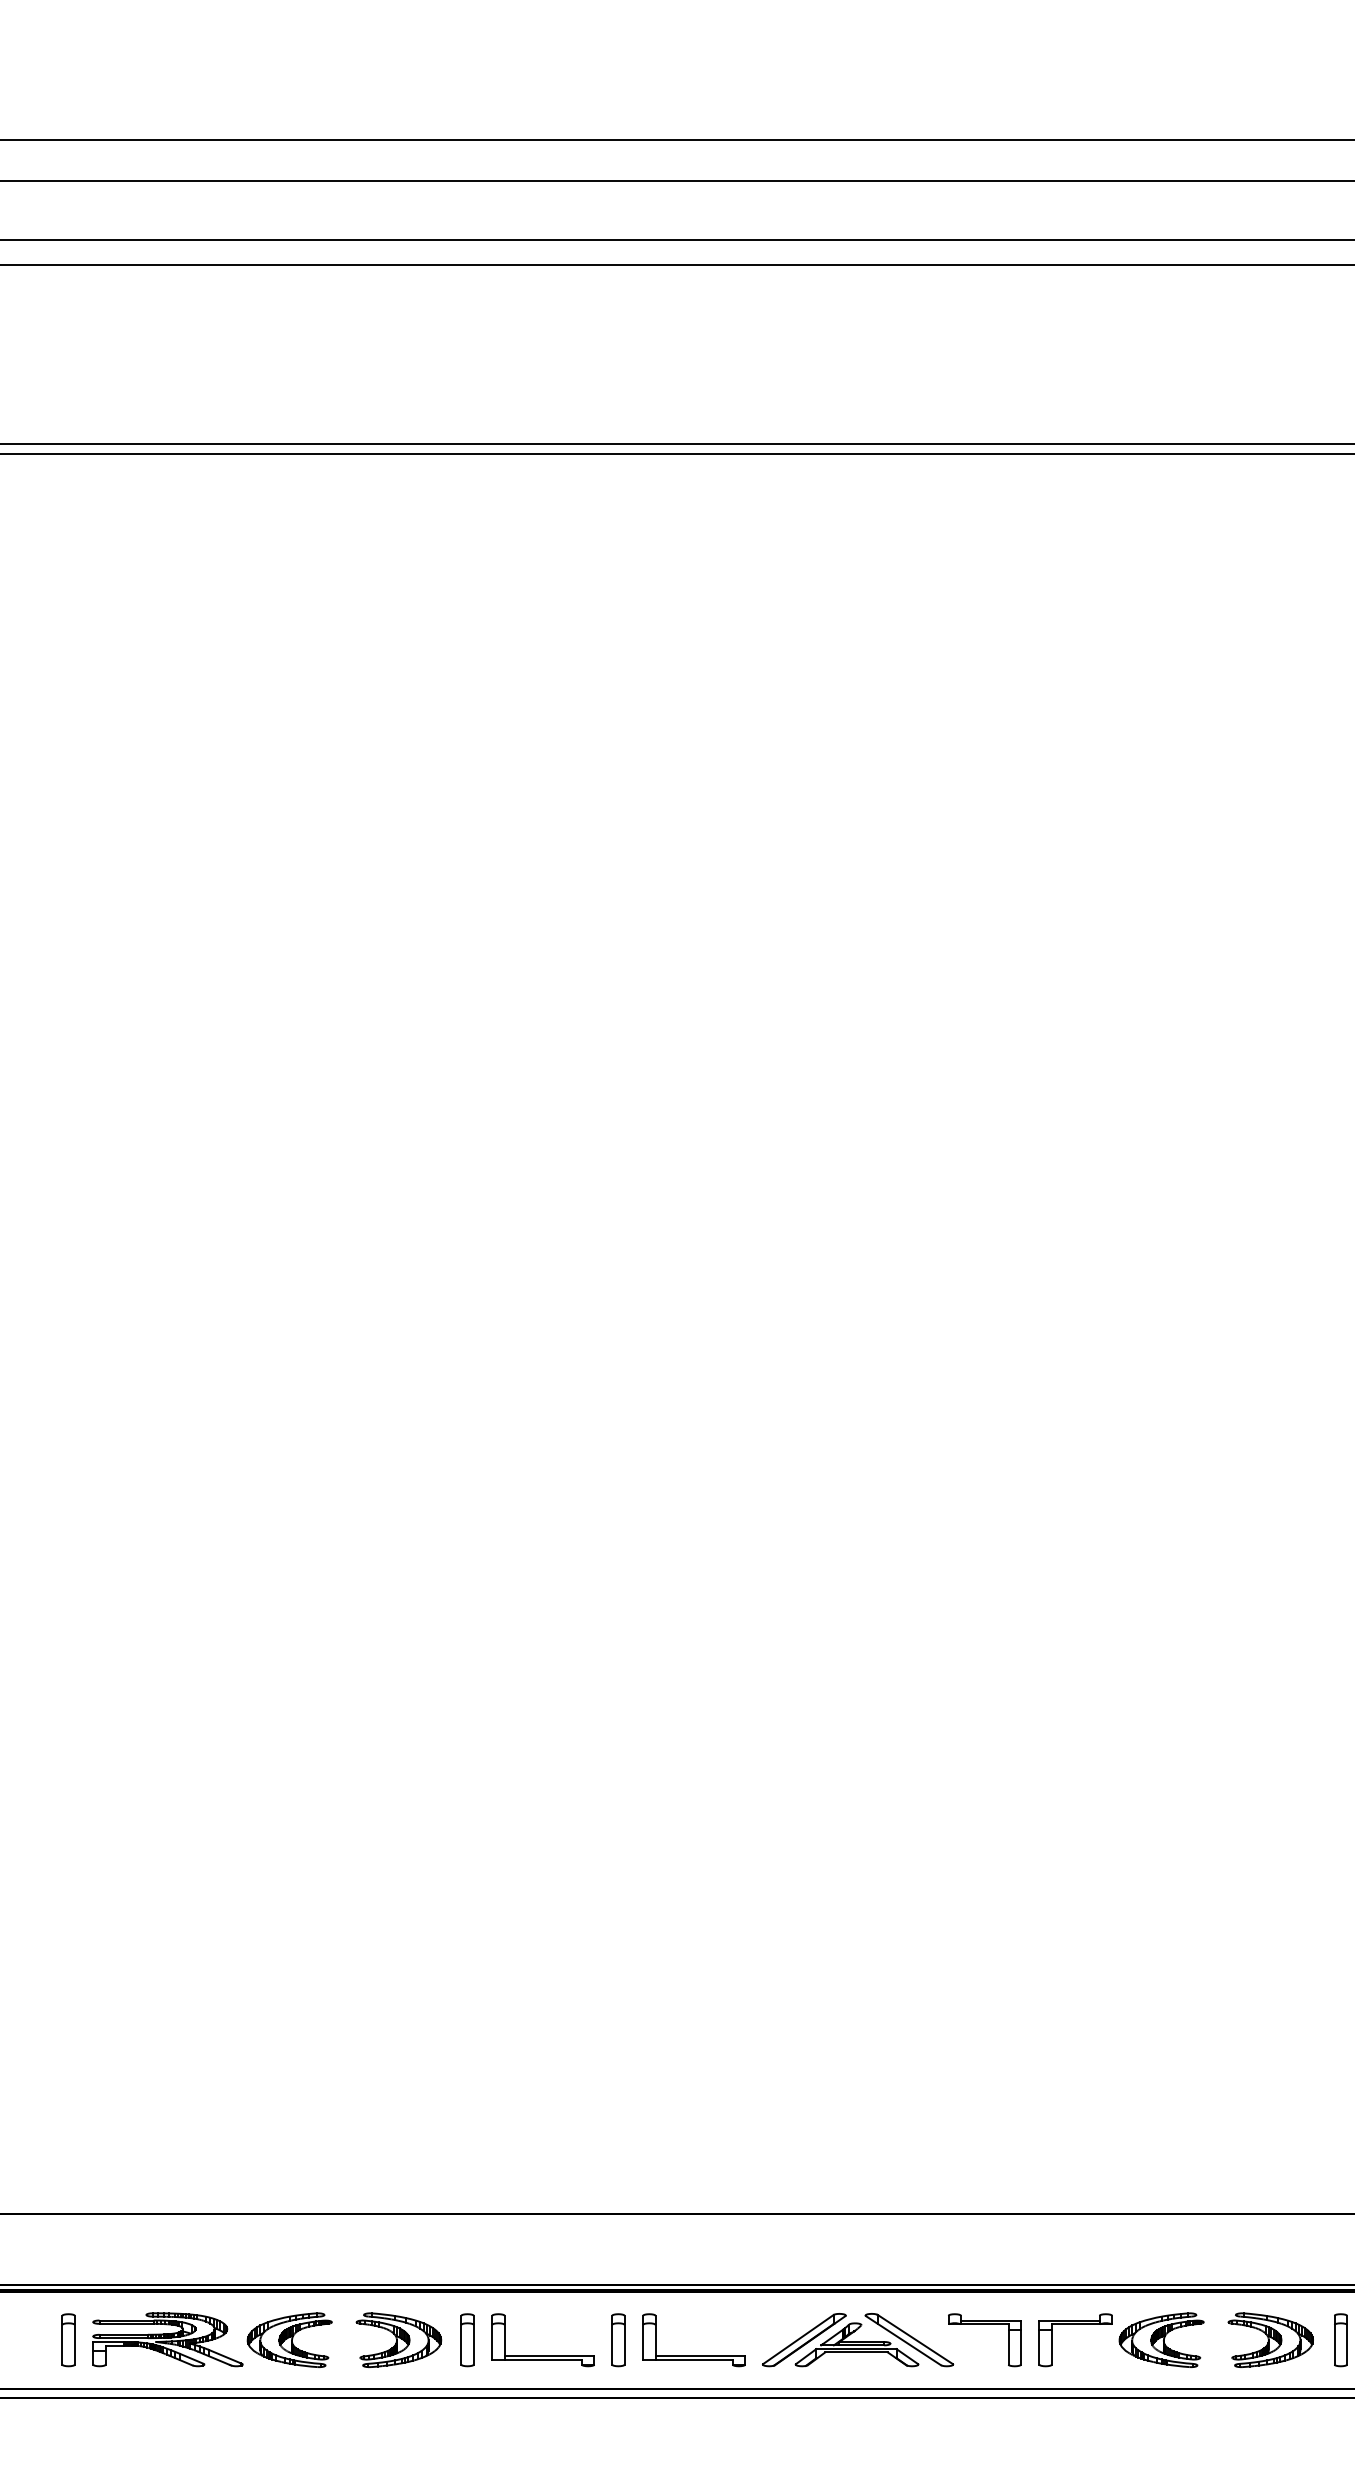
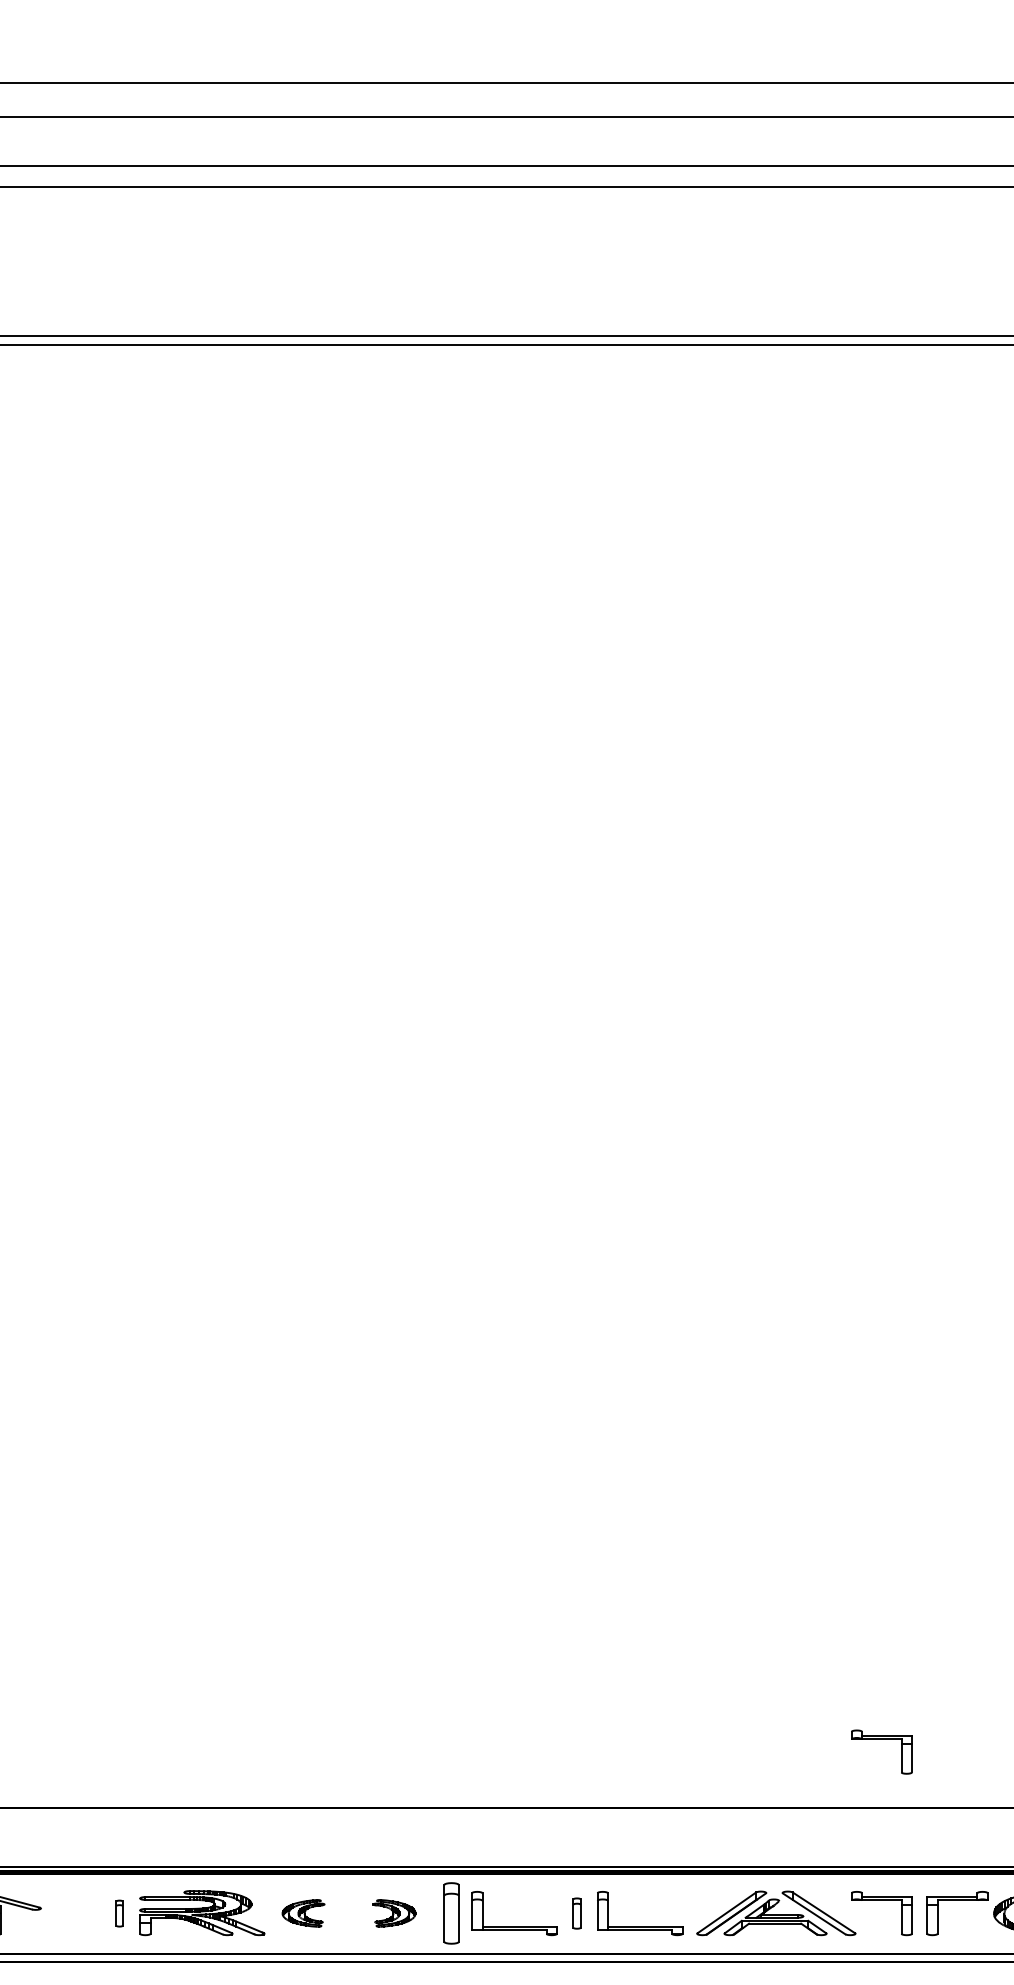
part: (984, 2130) -> (881, 1739), added
part: (289, 2339) -> (303, 1912), size x0.6
part: (398, 2339) -> (394, 1912), size x0.6
part: (68, 2340) -> (119, 1913), size x0.6
part: (467, 2340) -> (451, 1913), size x1.4
part: (618, 2340) -> (577, 1913), size x0.7

